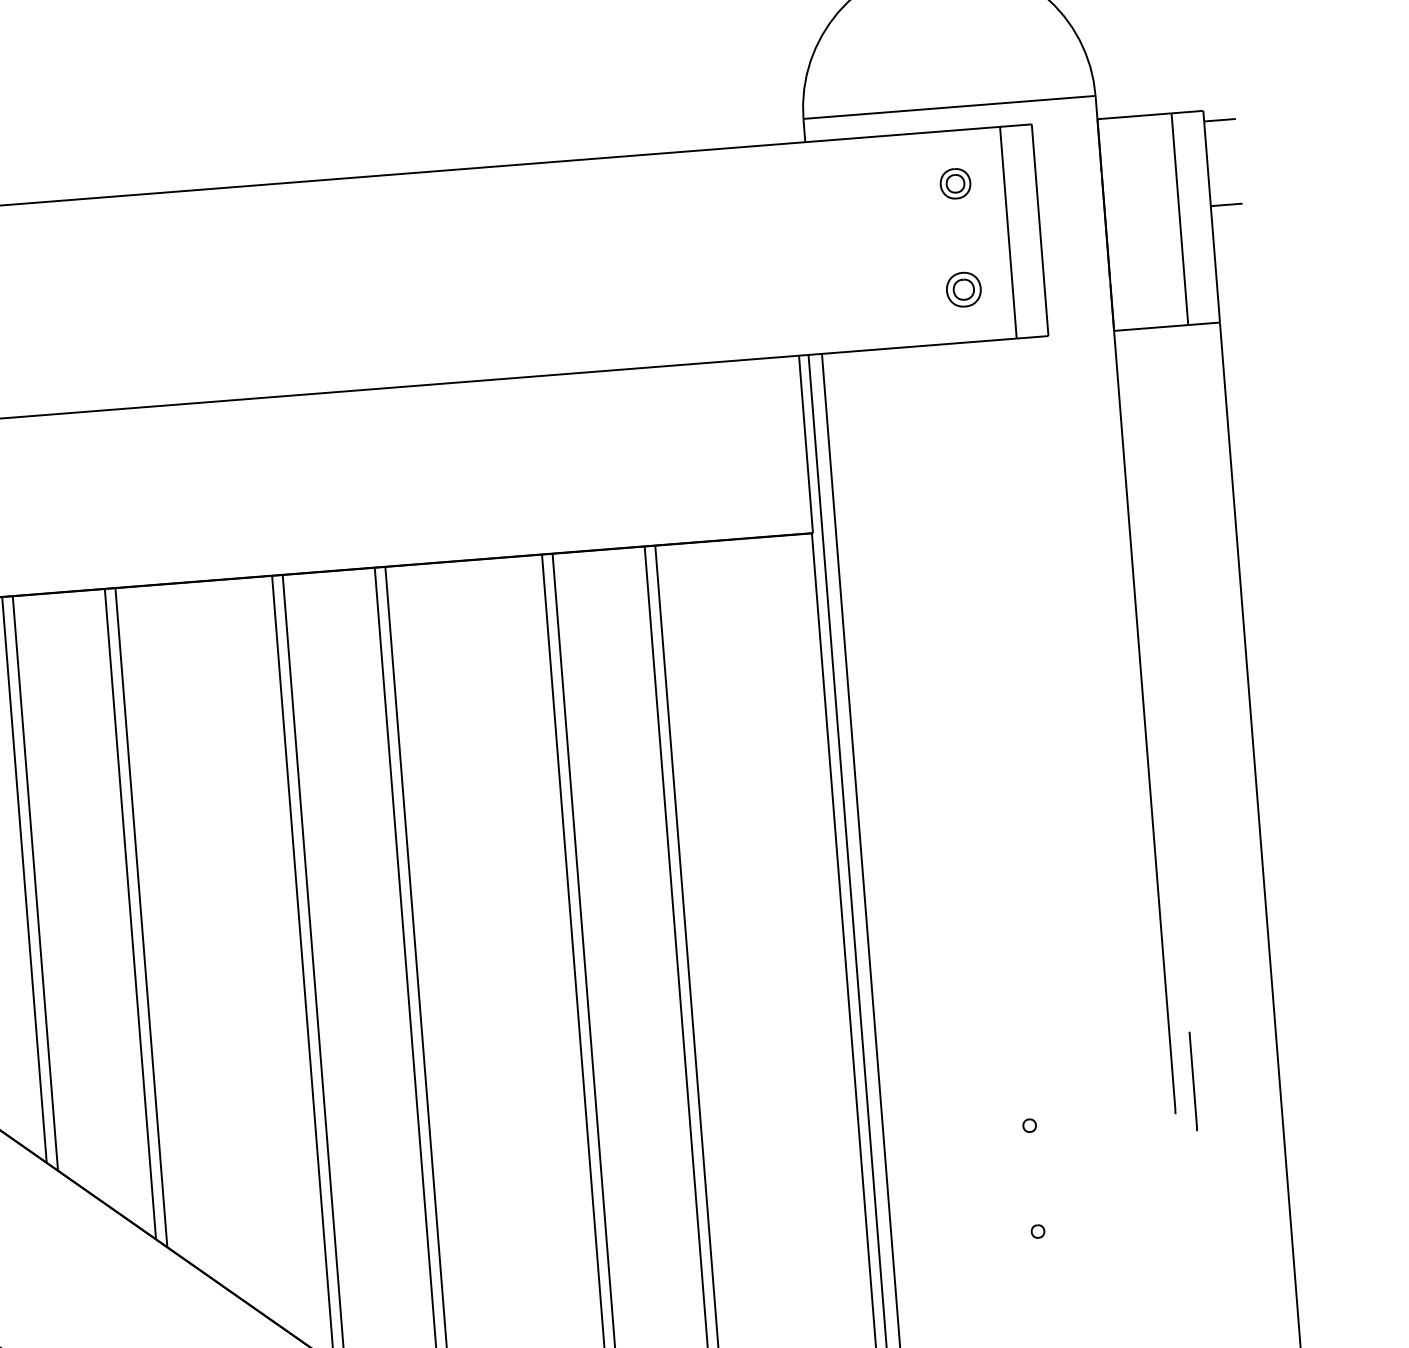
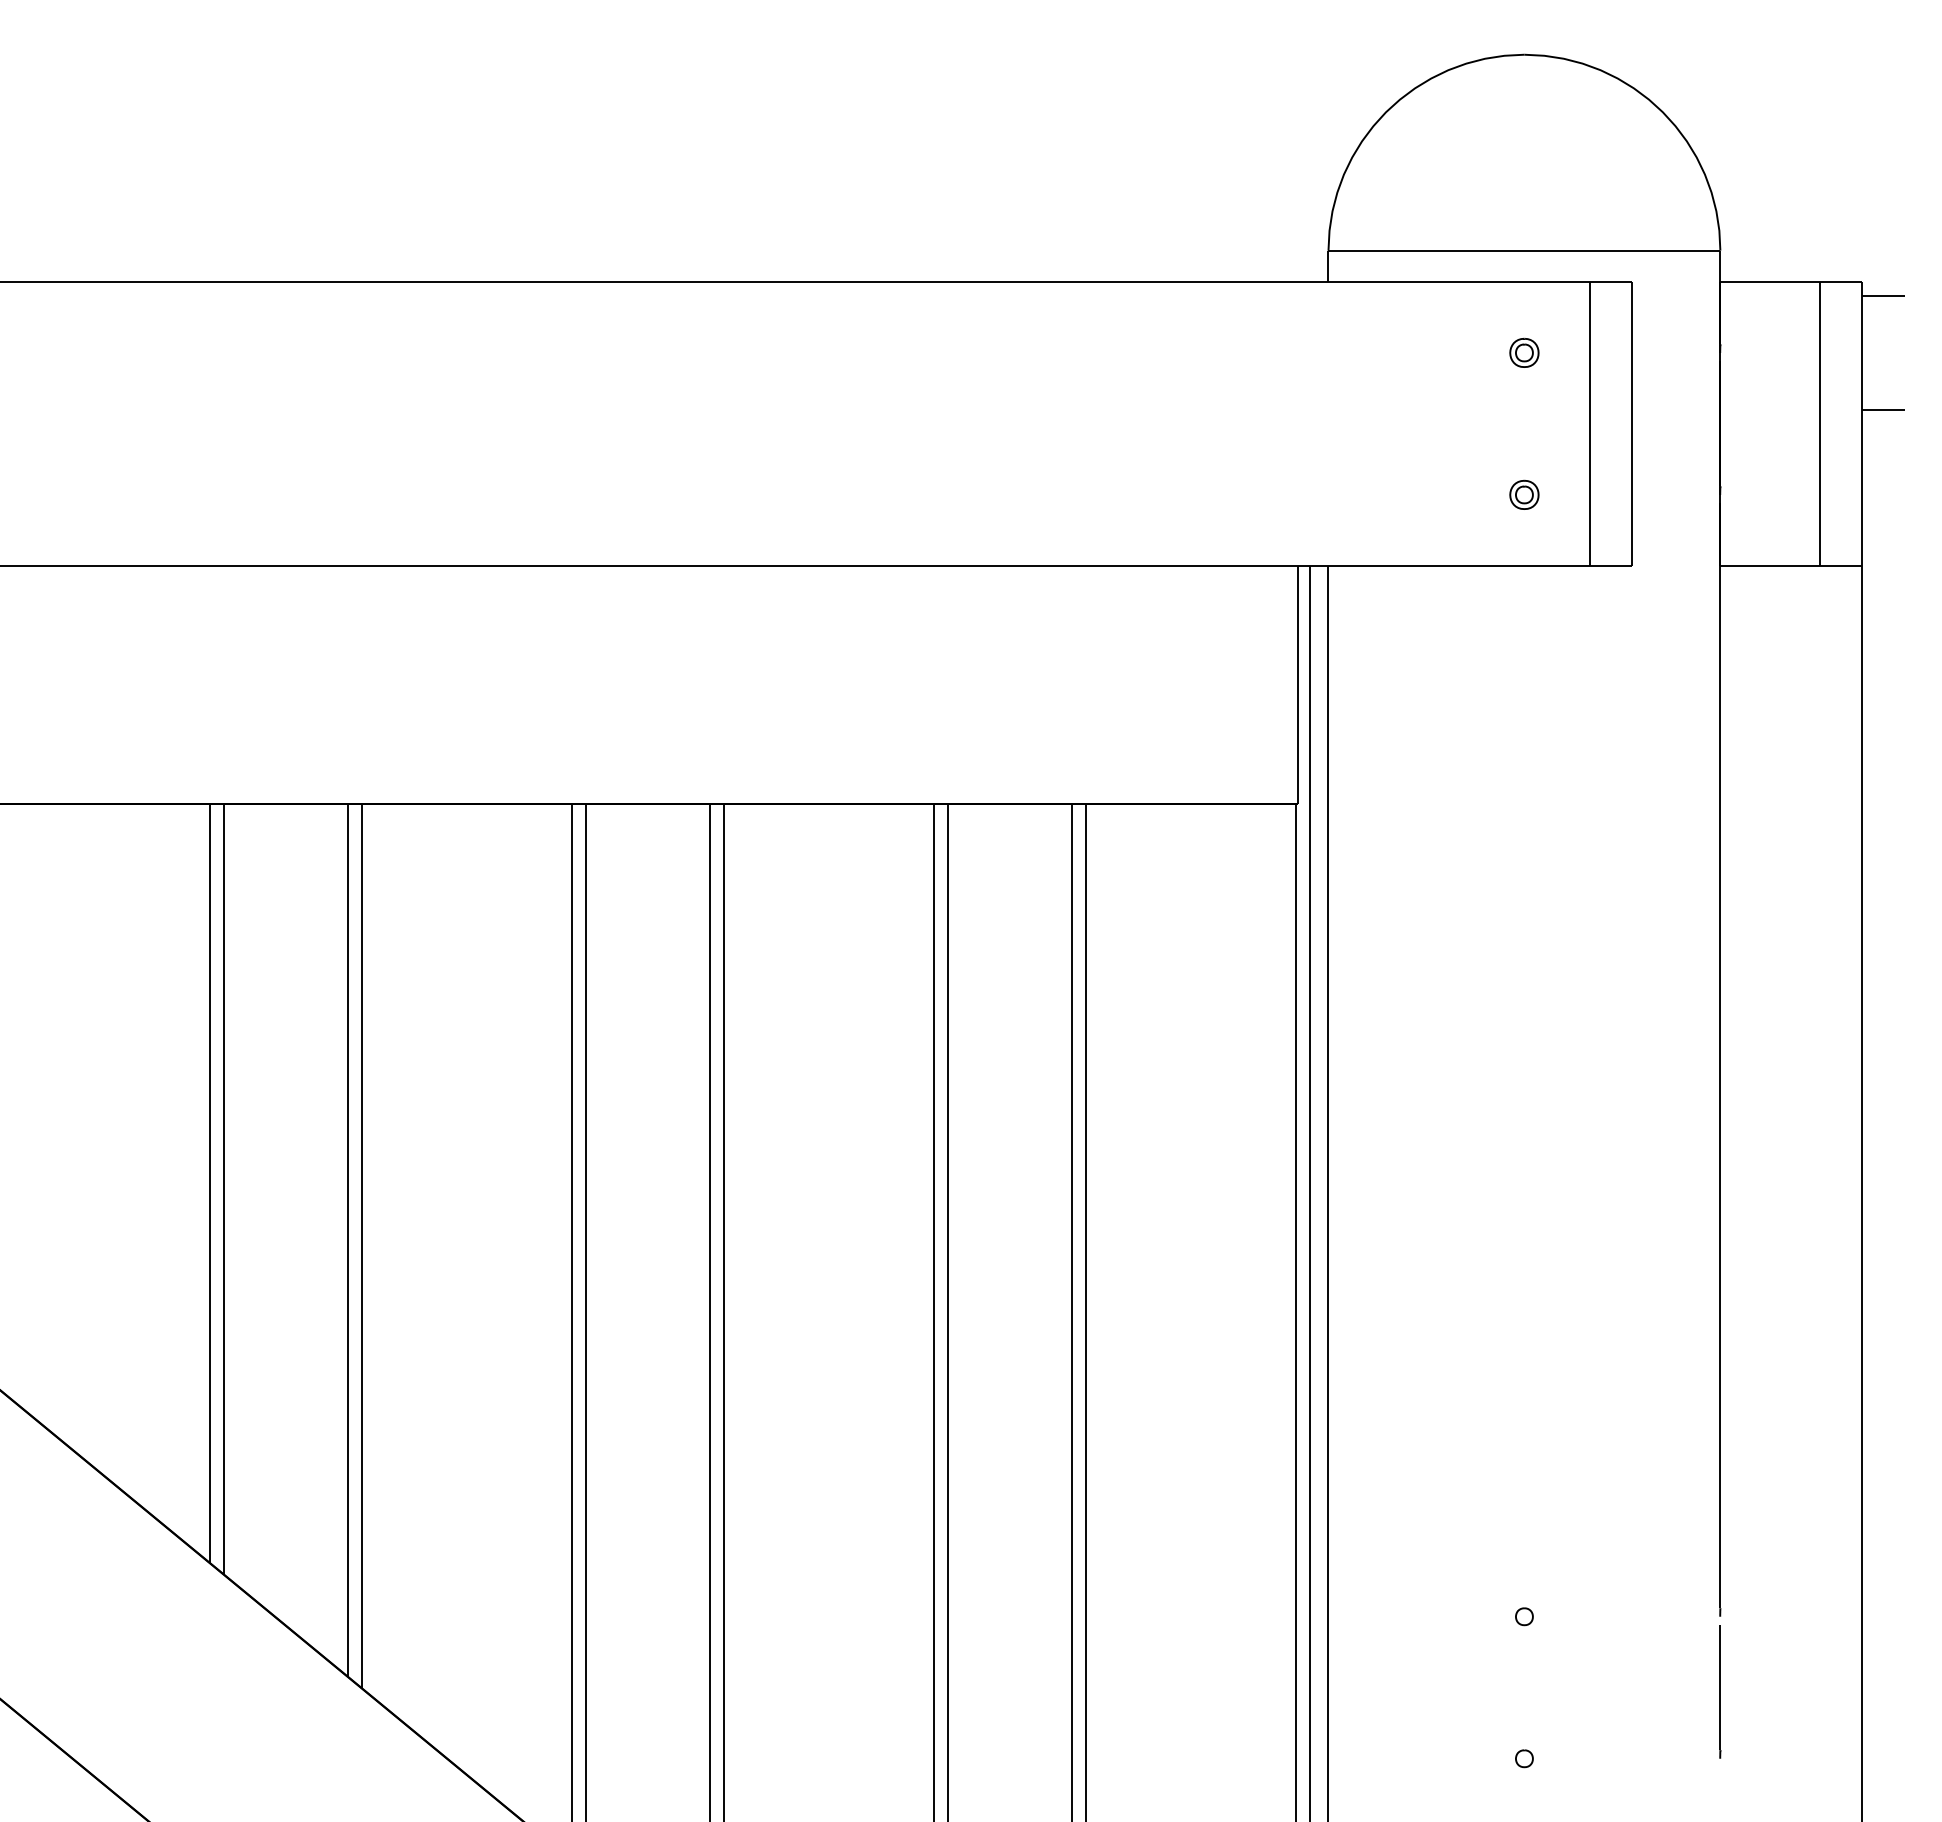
part: (955, 183) -> (1524, 352), size x0.71
part: (963, 289) -> (1524, 494), size x0.62
line: (1193, 1081) -> (1720, 1691), moved

